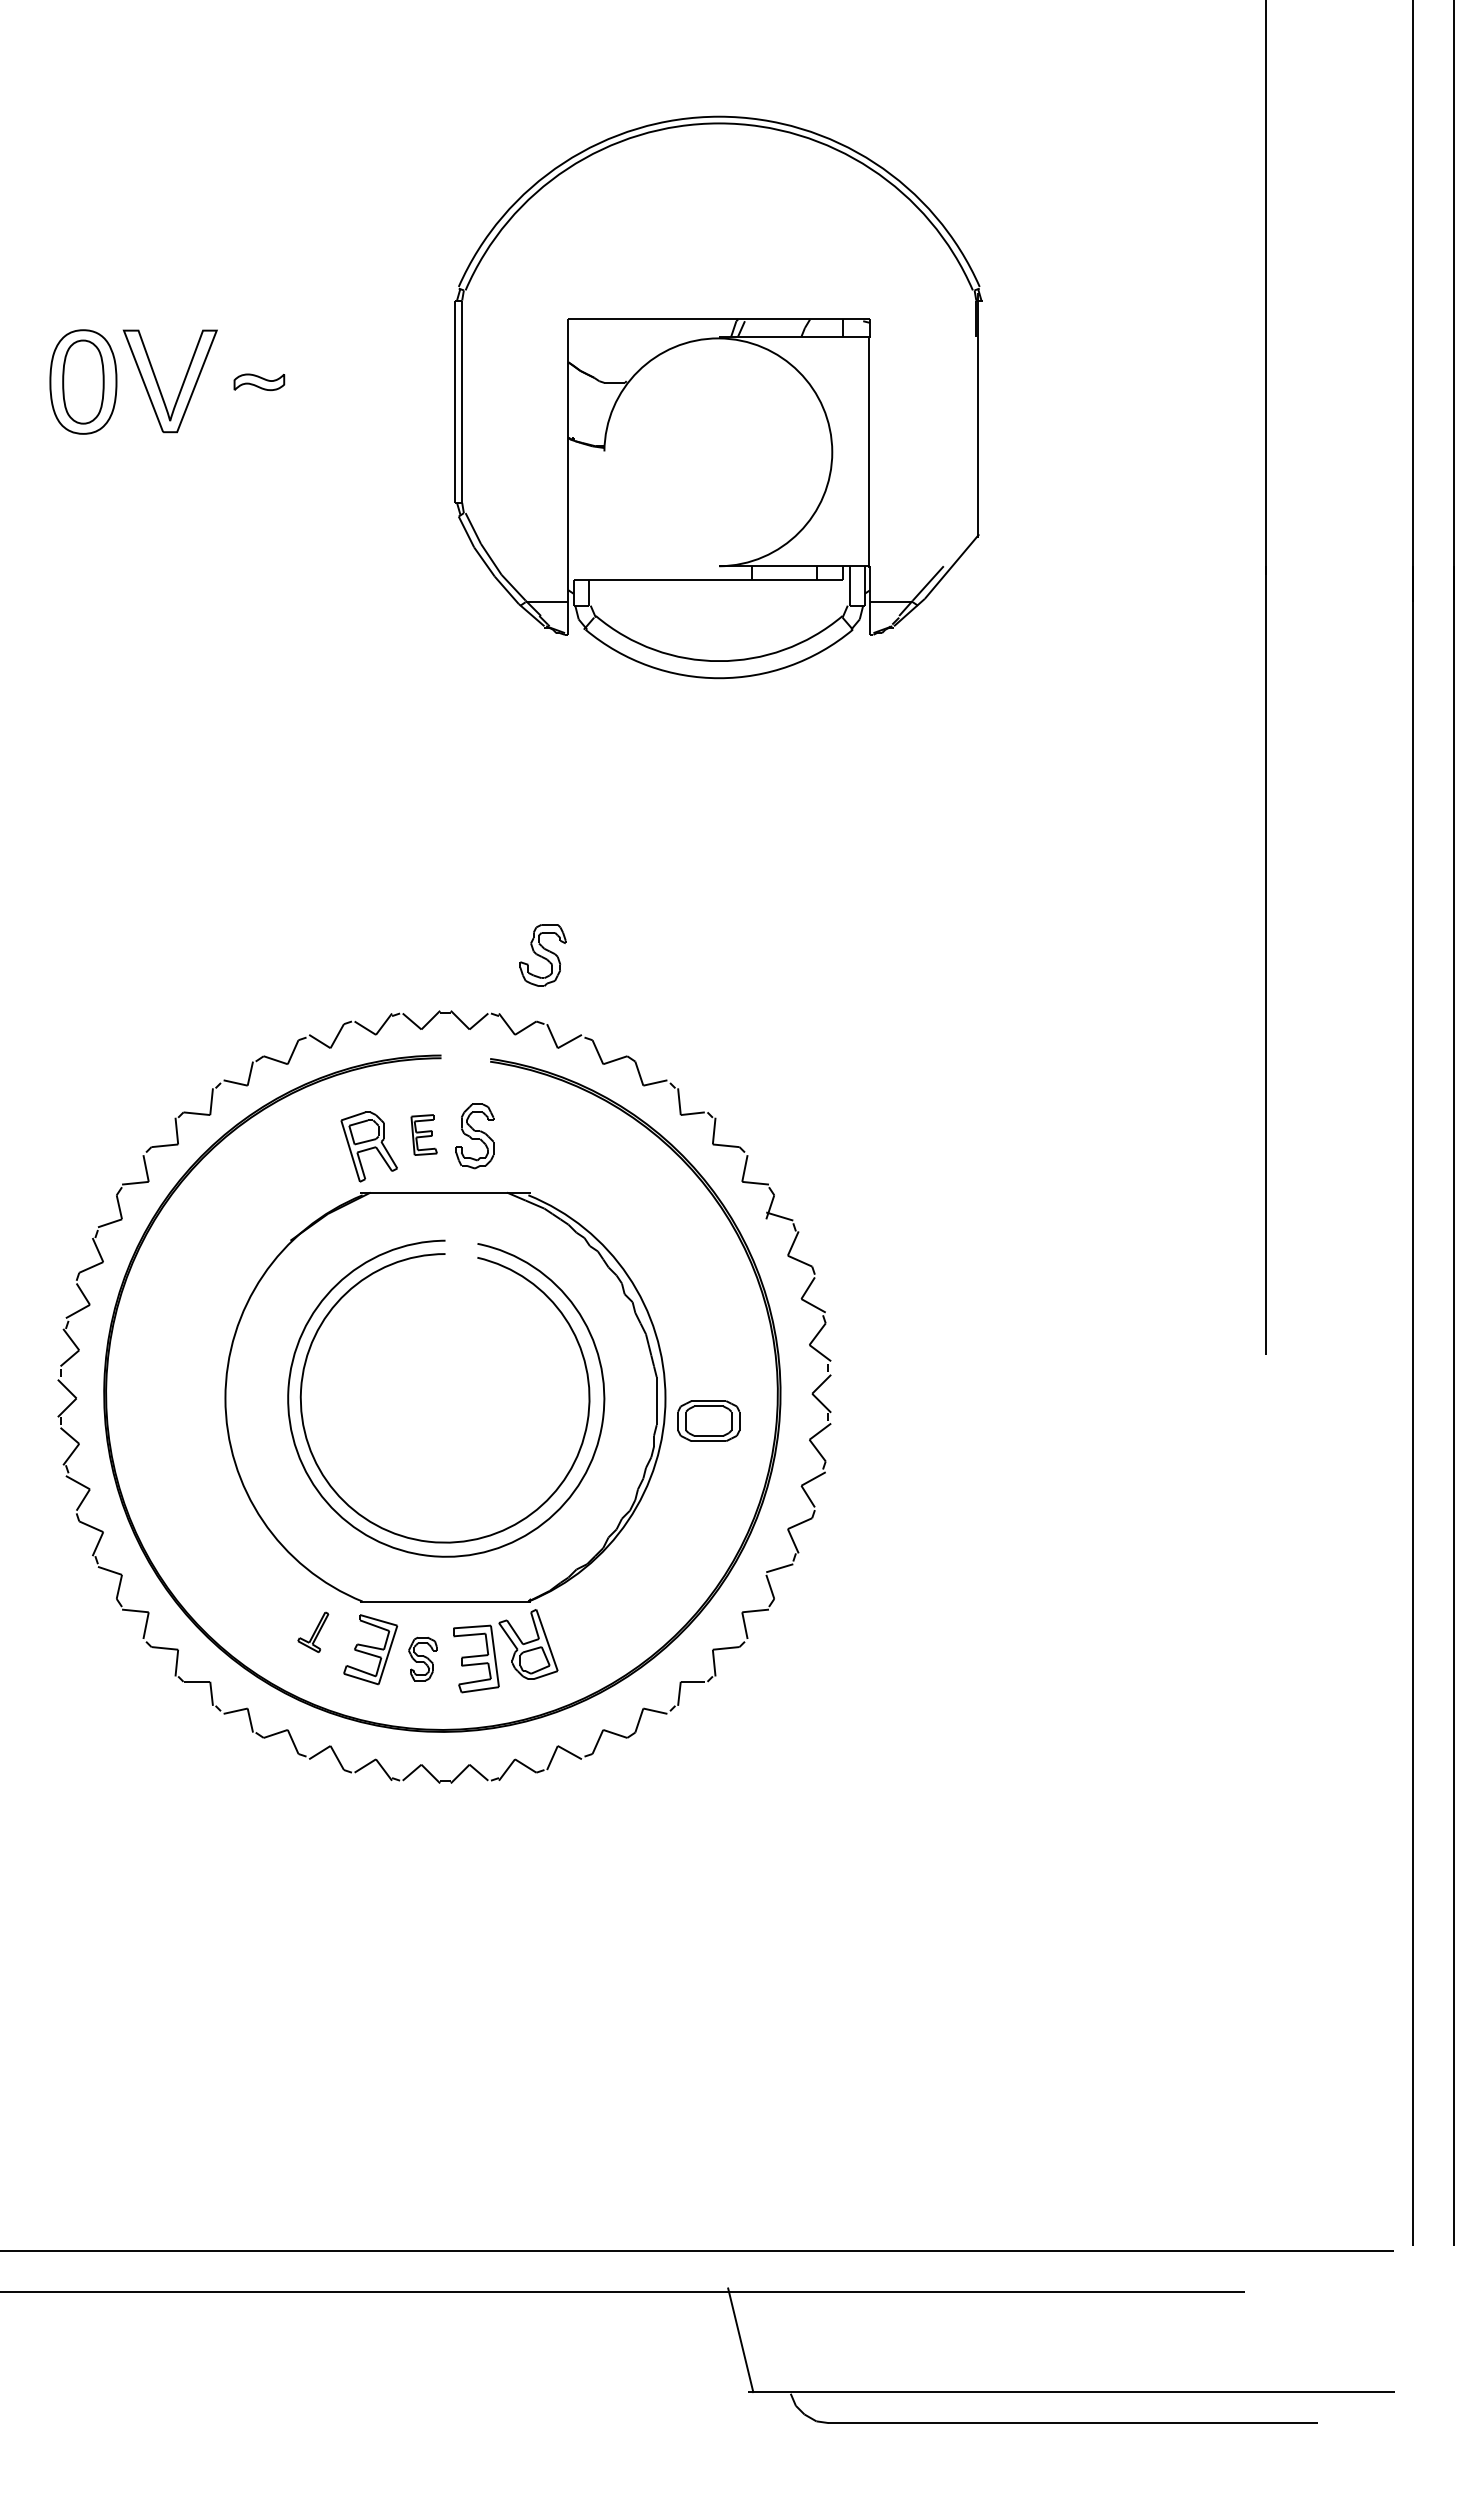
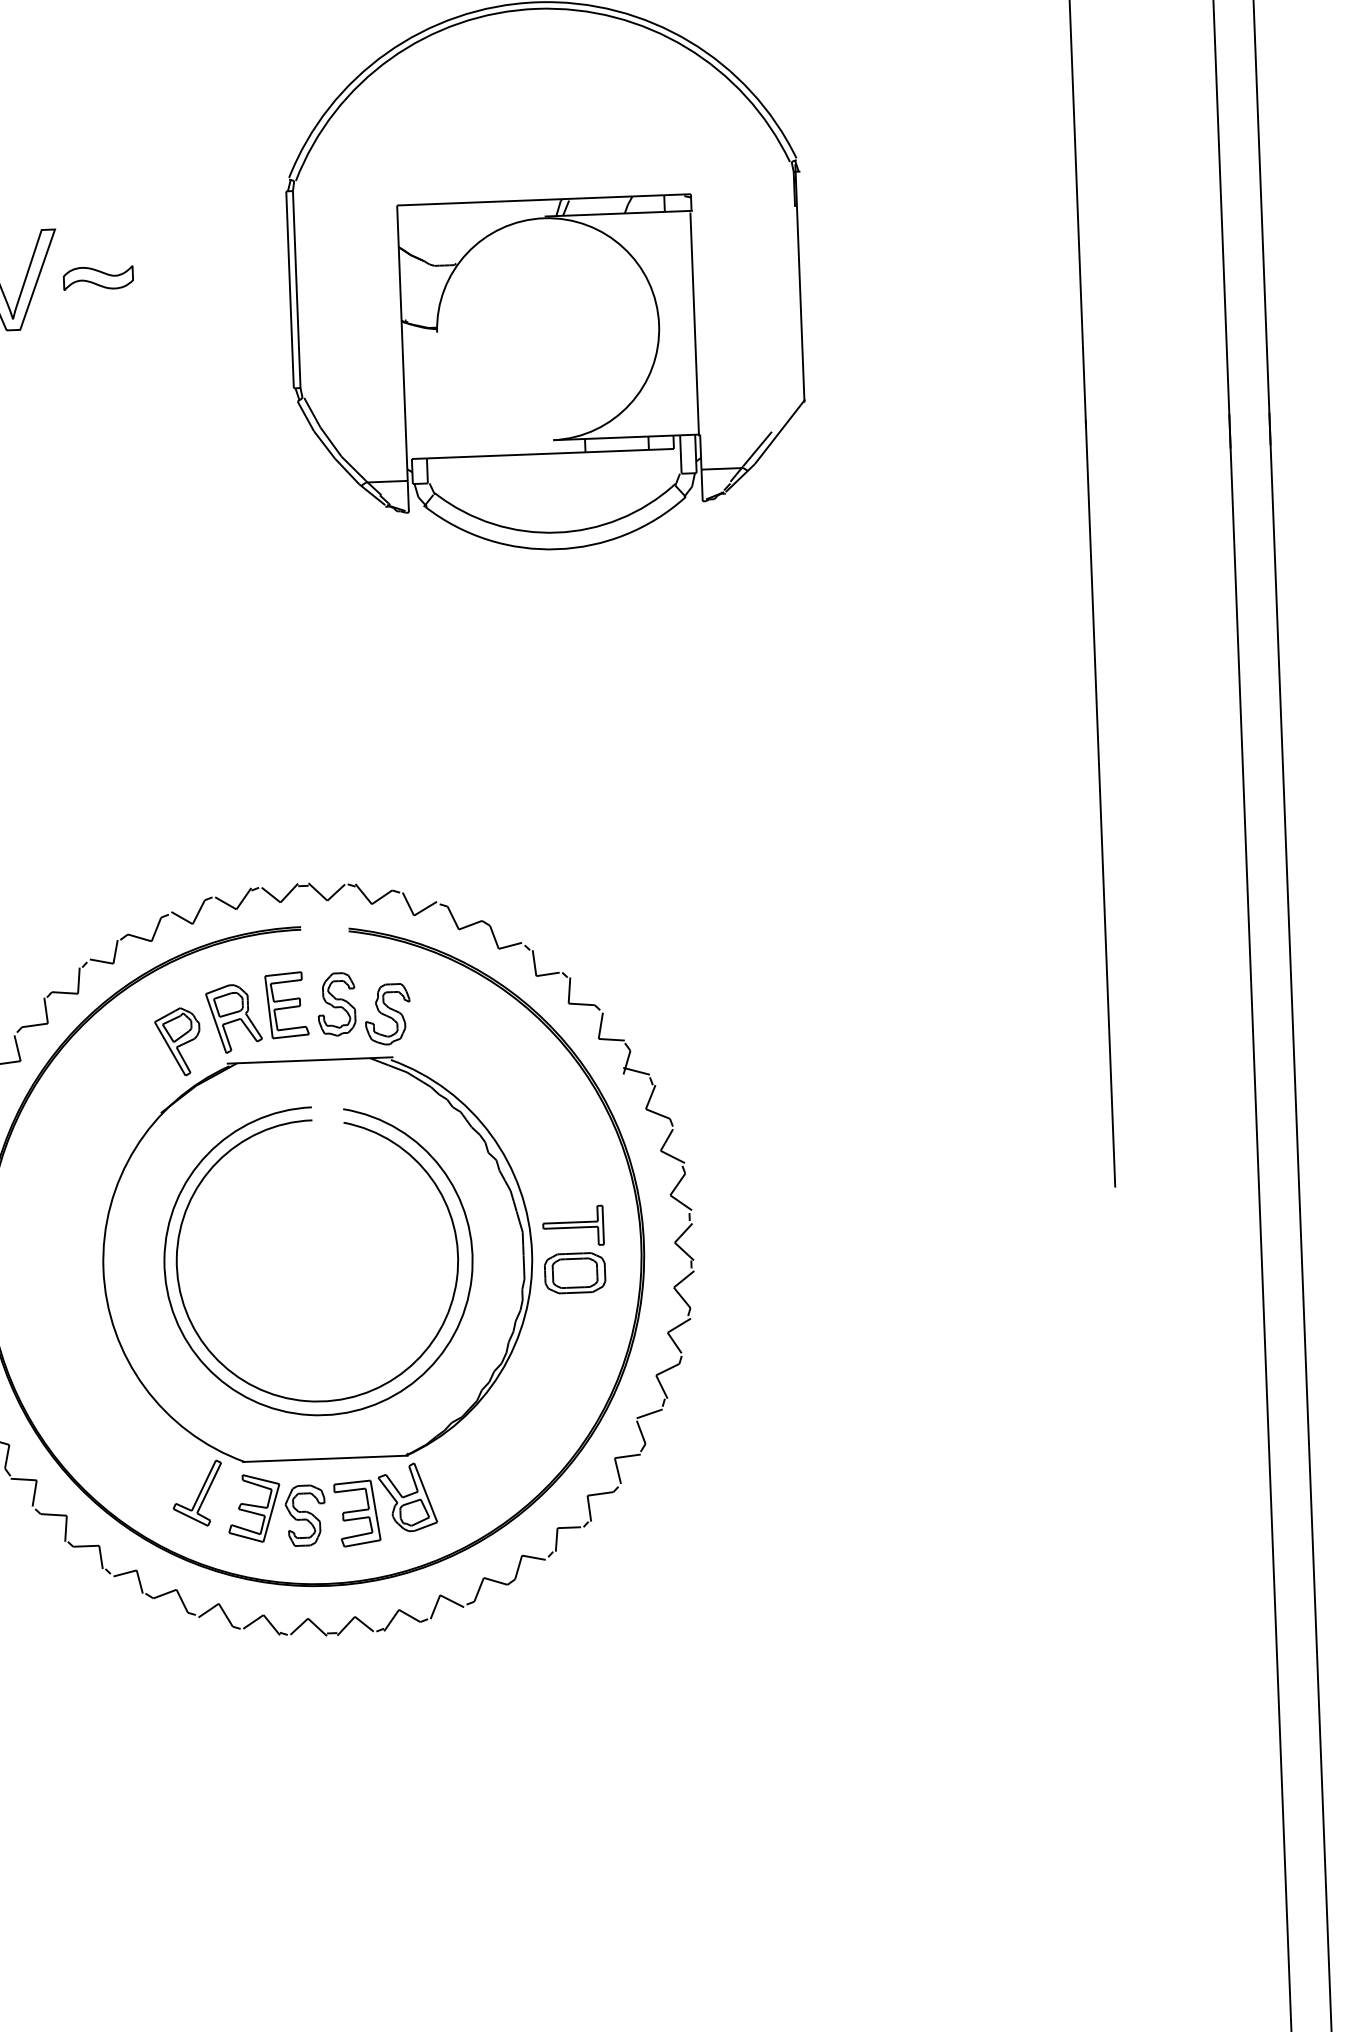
part: (259, 382) -> (98, 278), size x1.43
part: (542, 955) -> (387, 1014), moved
part: (424, 1134) -> (287, 1004), size x1.67
part: (310, 1168) -> (177, 1042), added
part: (708, 1372) -> (572, 1225), added
part: (313, 1632) -> (197, 1493), size x1.67
part: (422, 1658) -> (305, 1515), size x1.43

